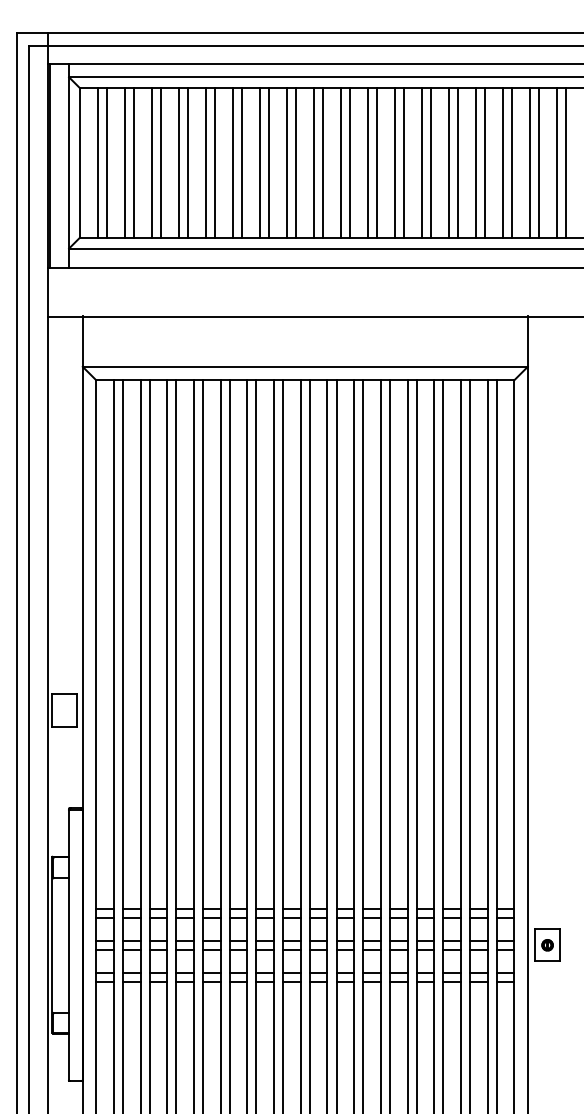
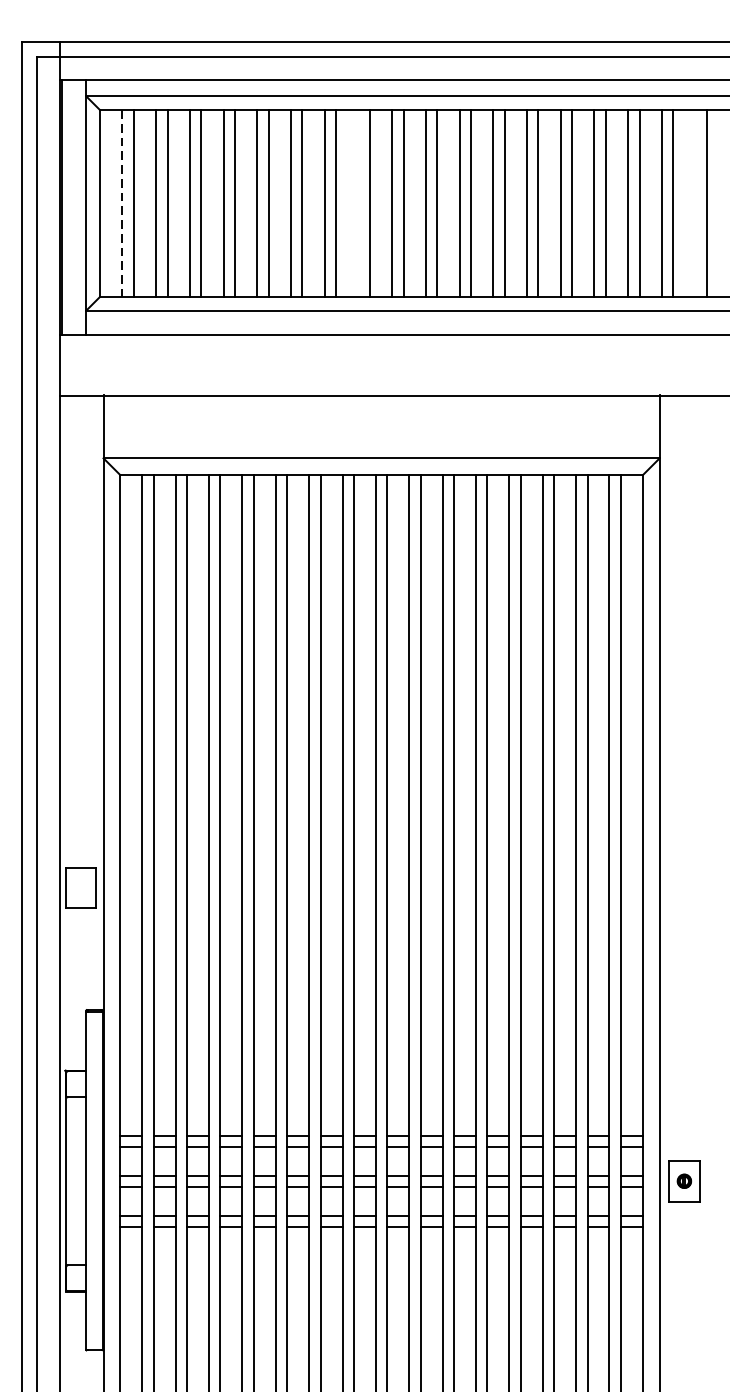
line: (97, 162) -> (121, 202), solid -> dashed
line: (286, 162) -> (358, 202), removed
line: (556, 162) -> (695, 202), removed

